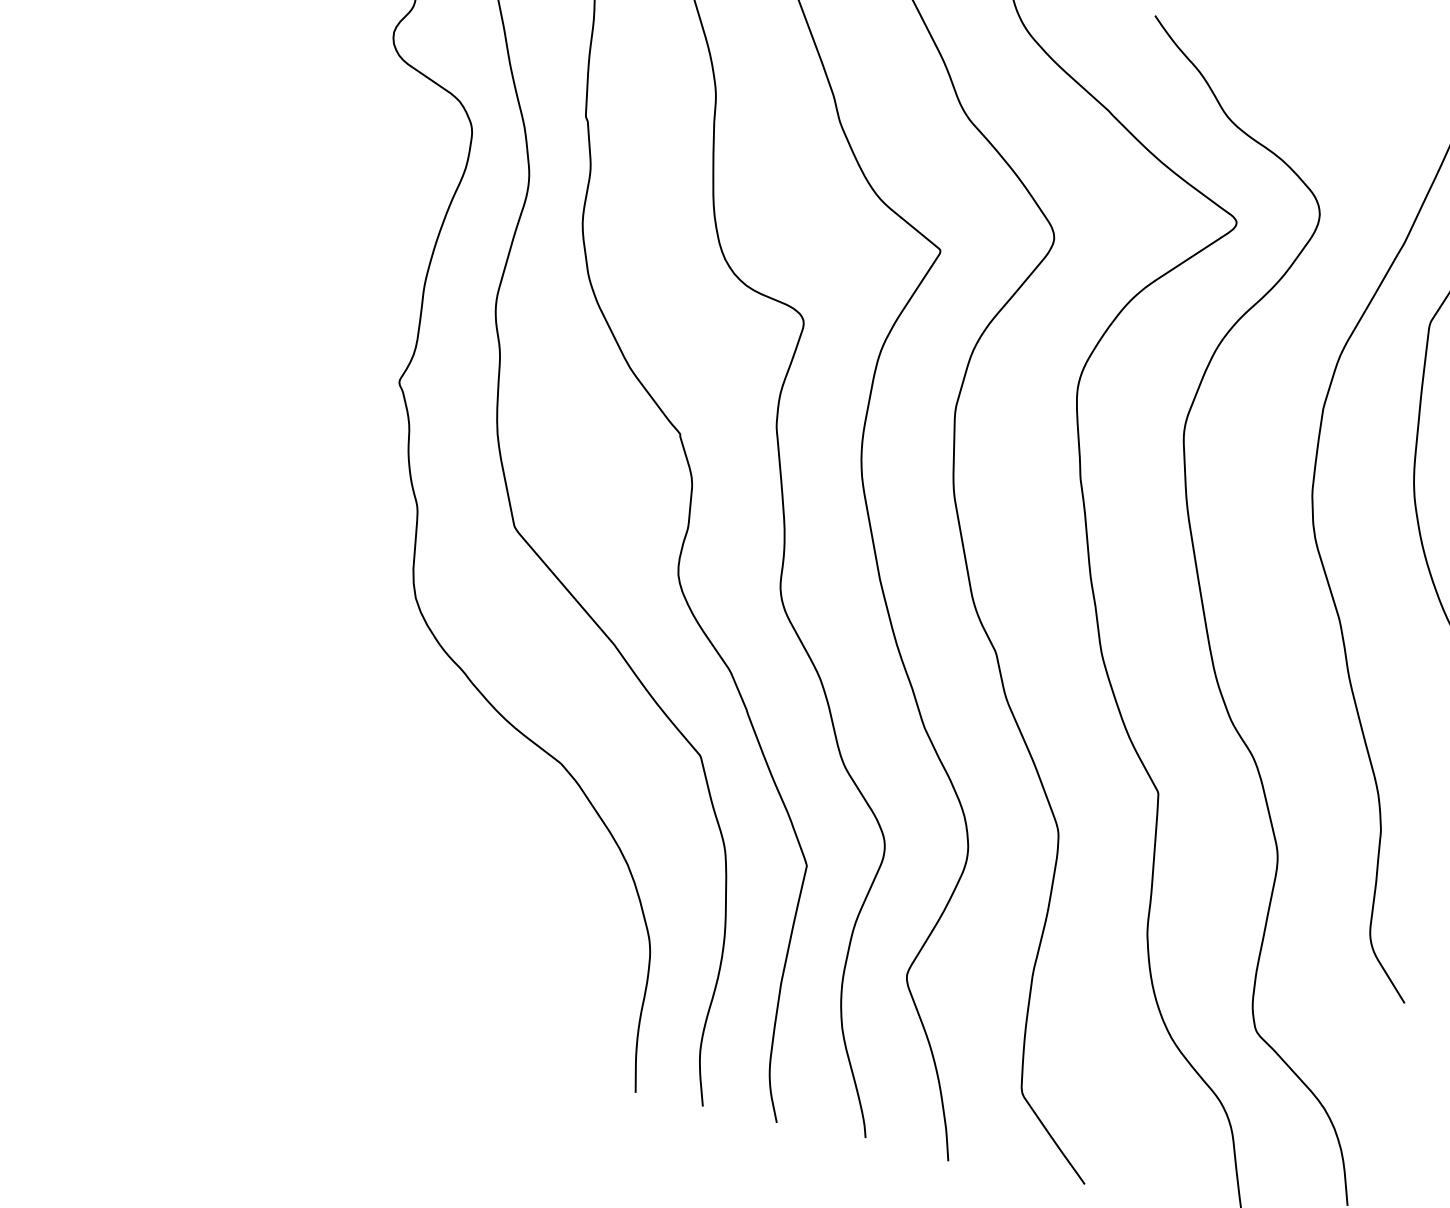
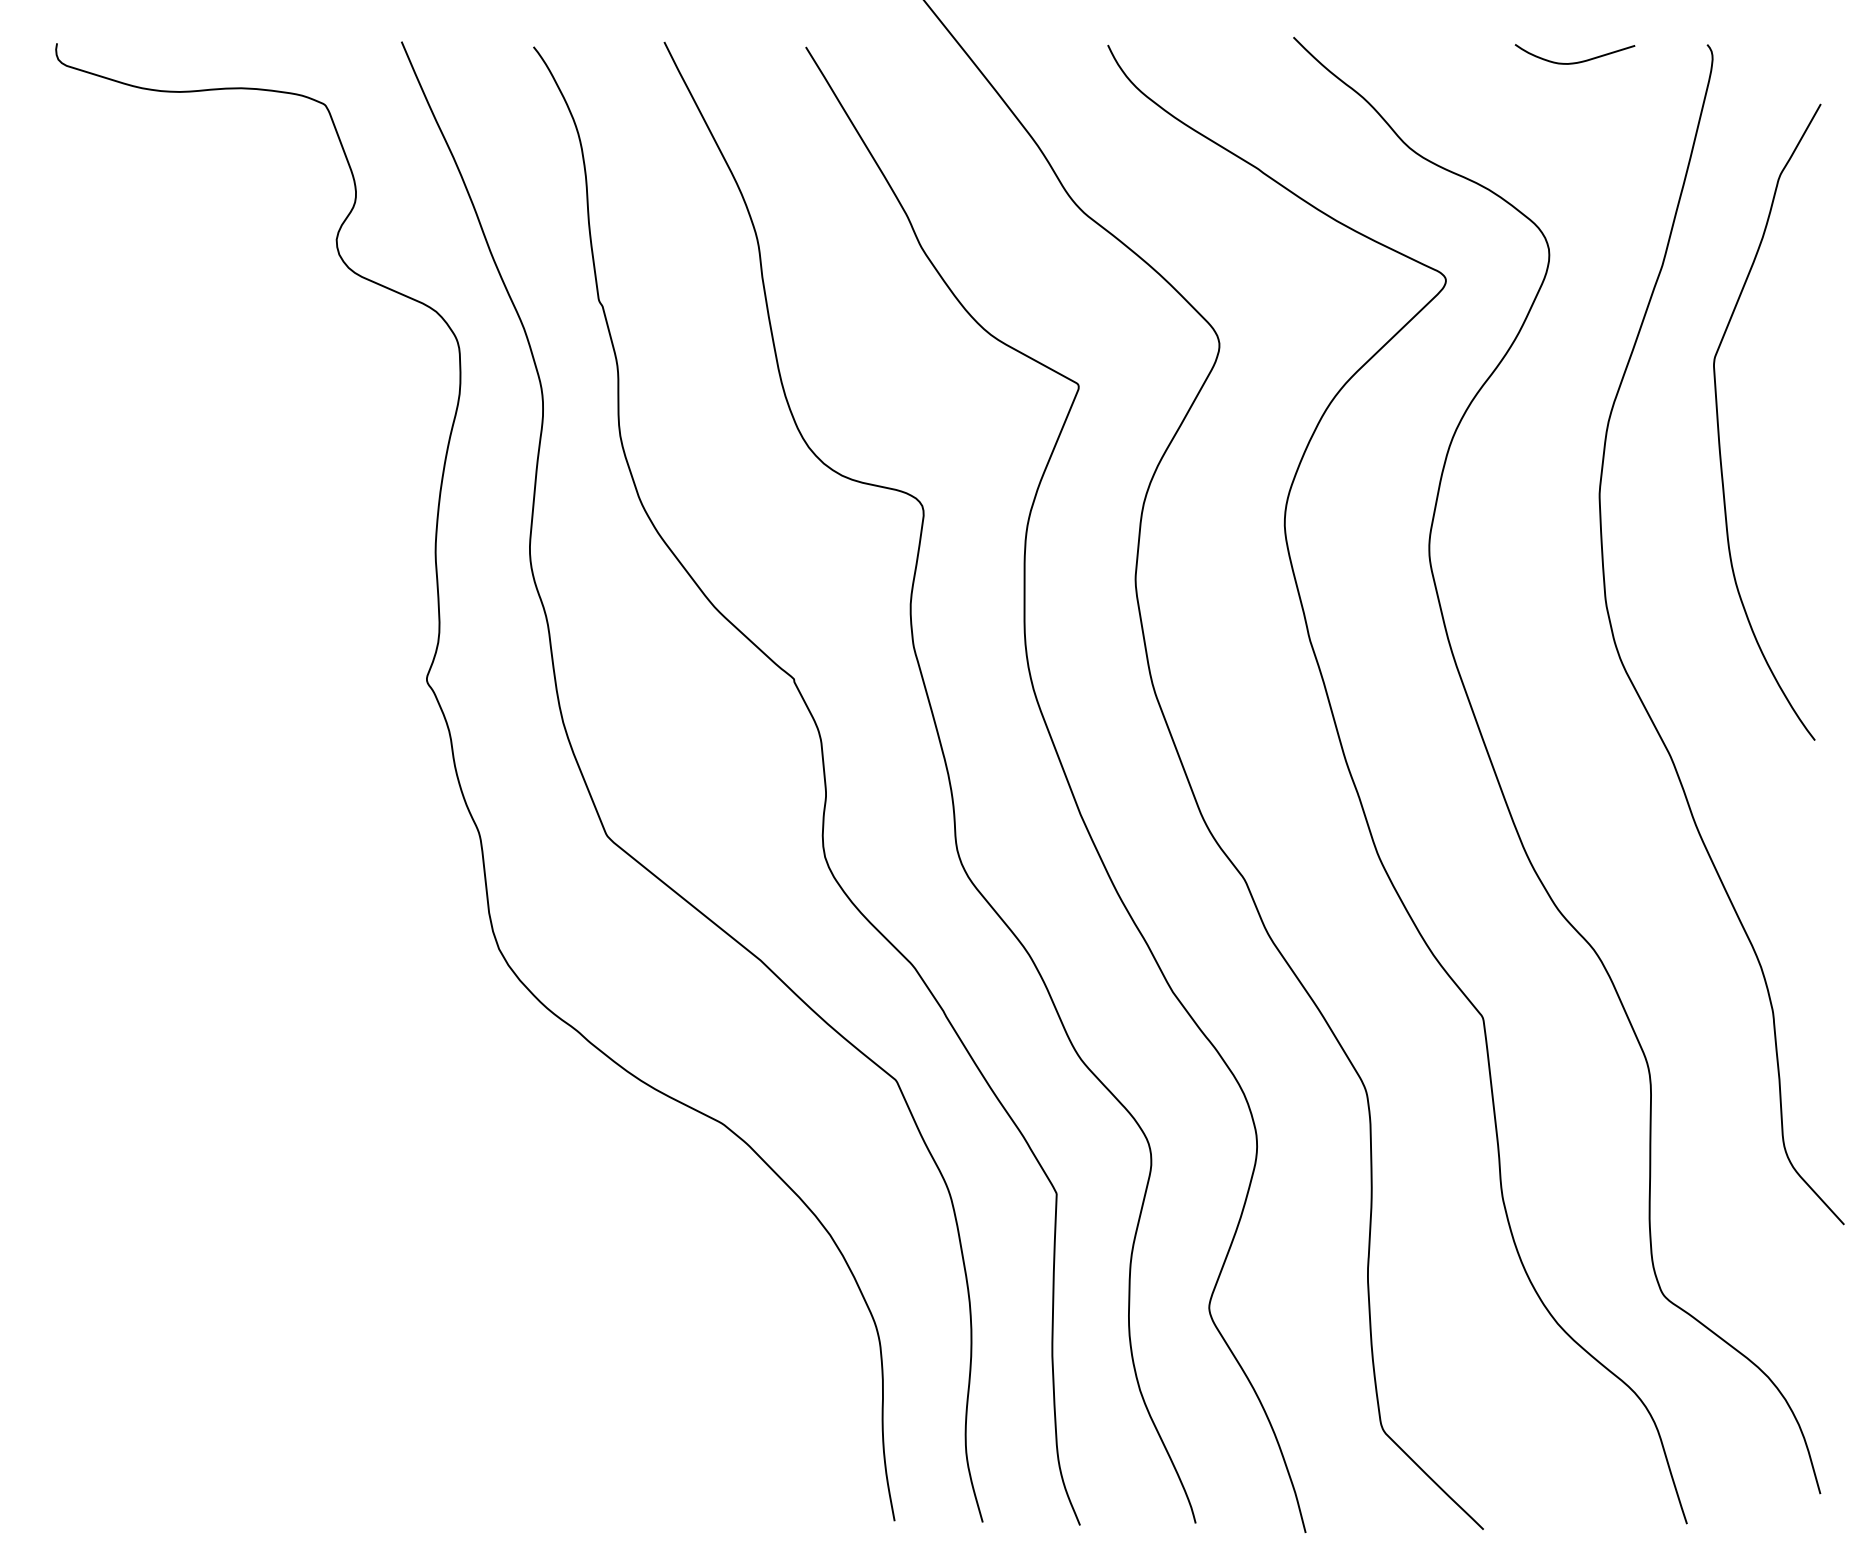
curve: (1368, 75) -> (1577, 61), added

